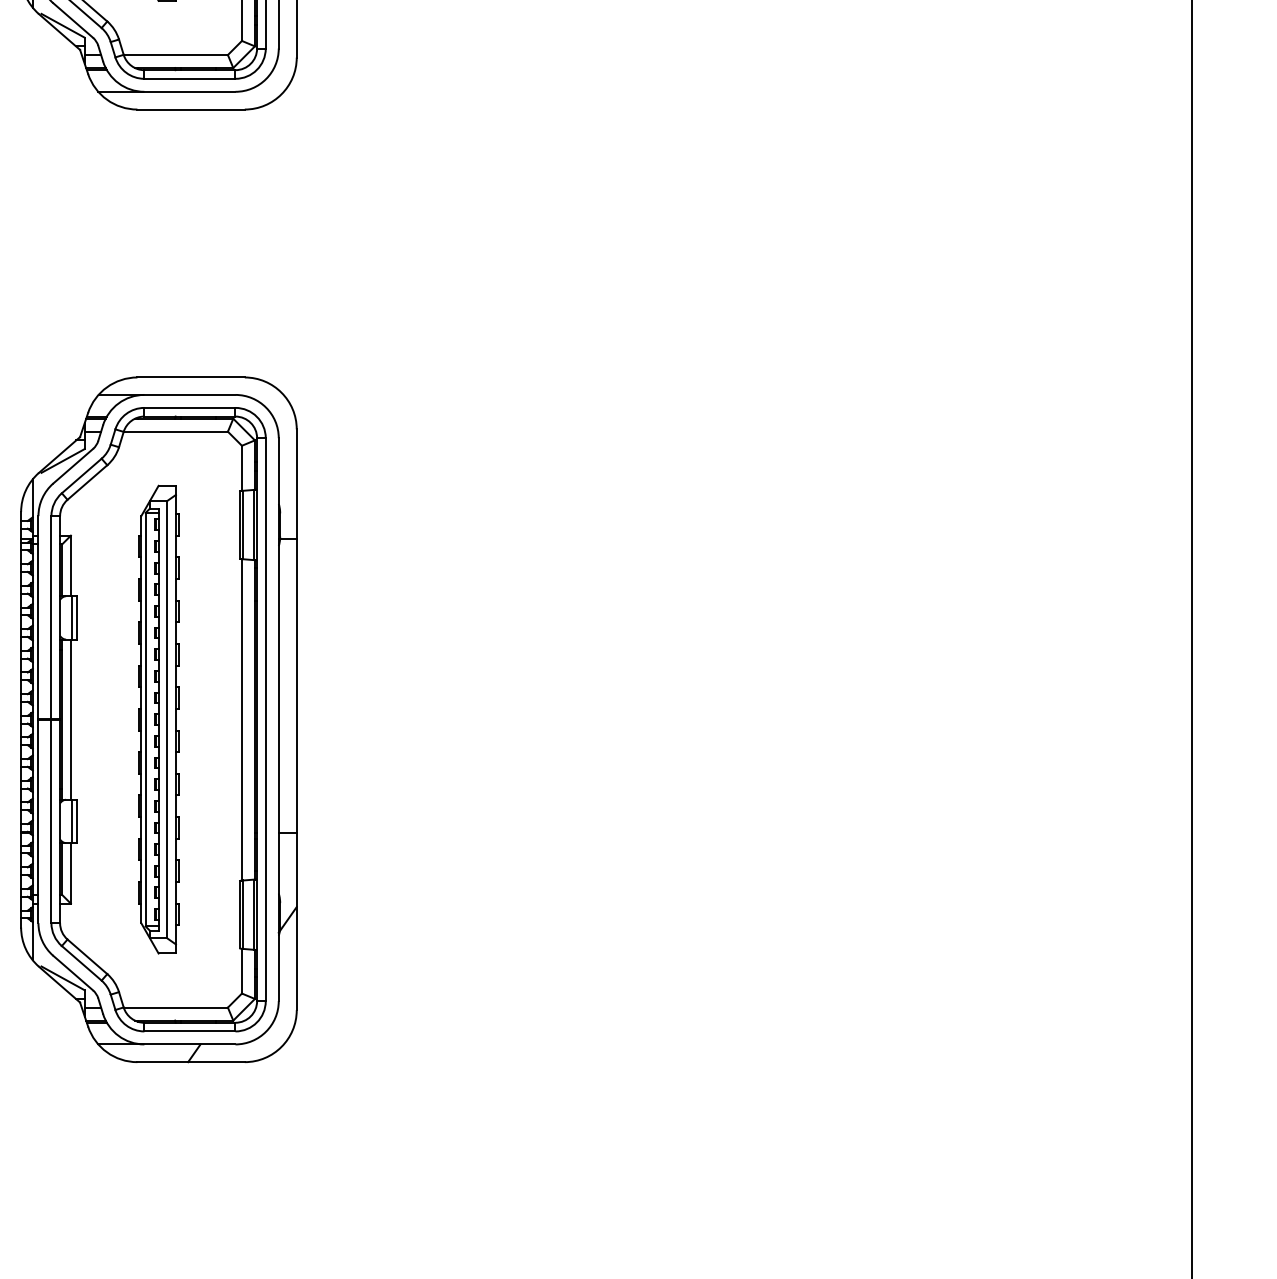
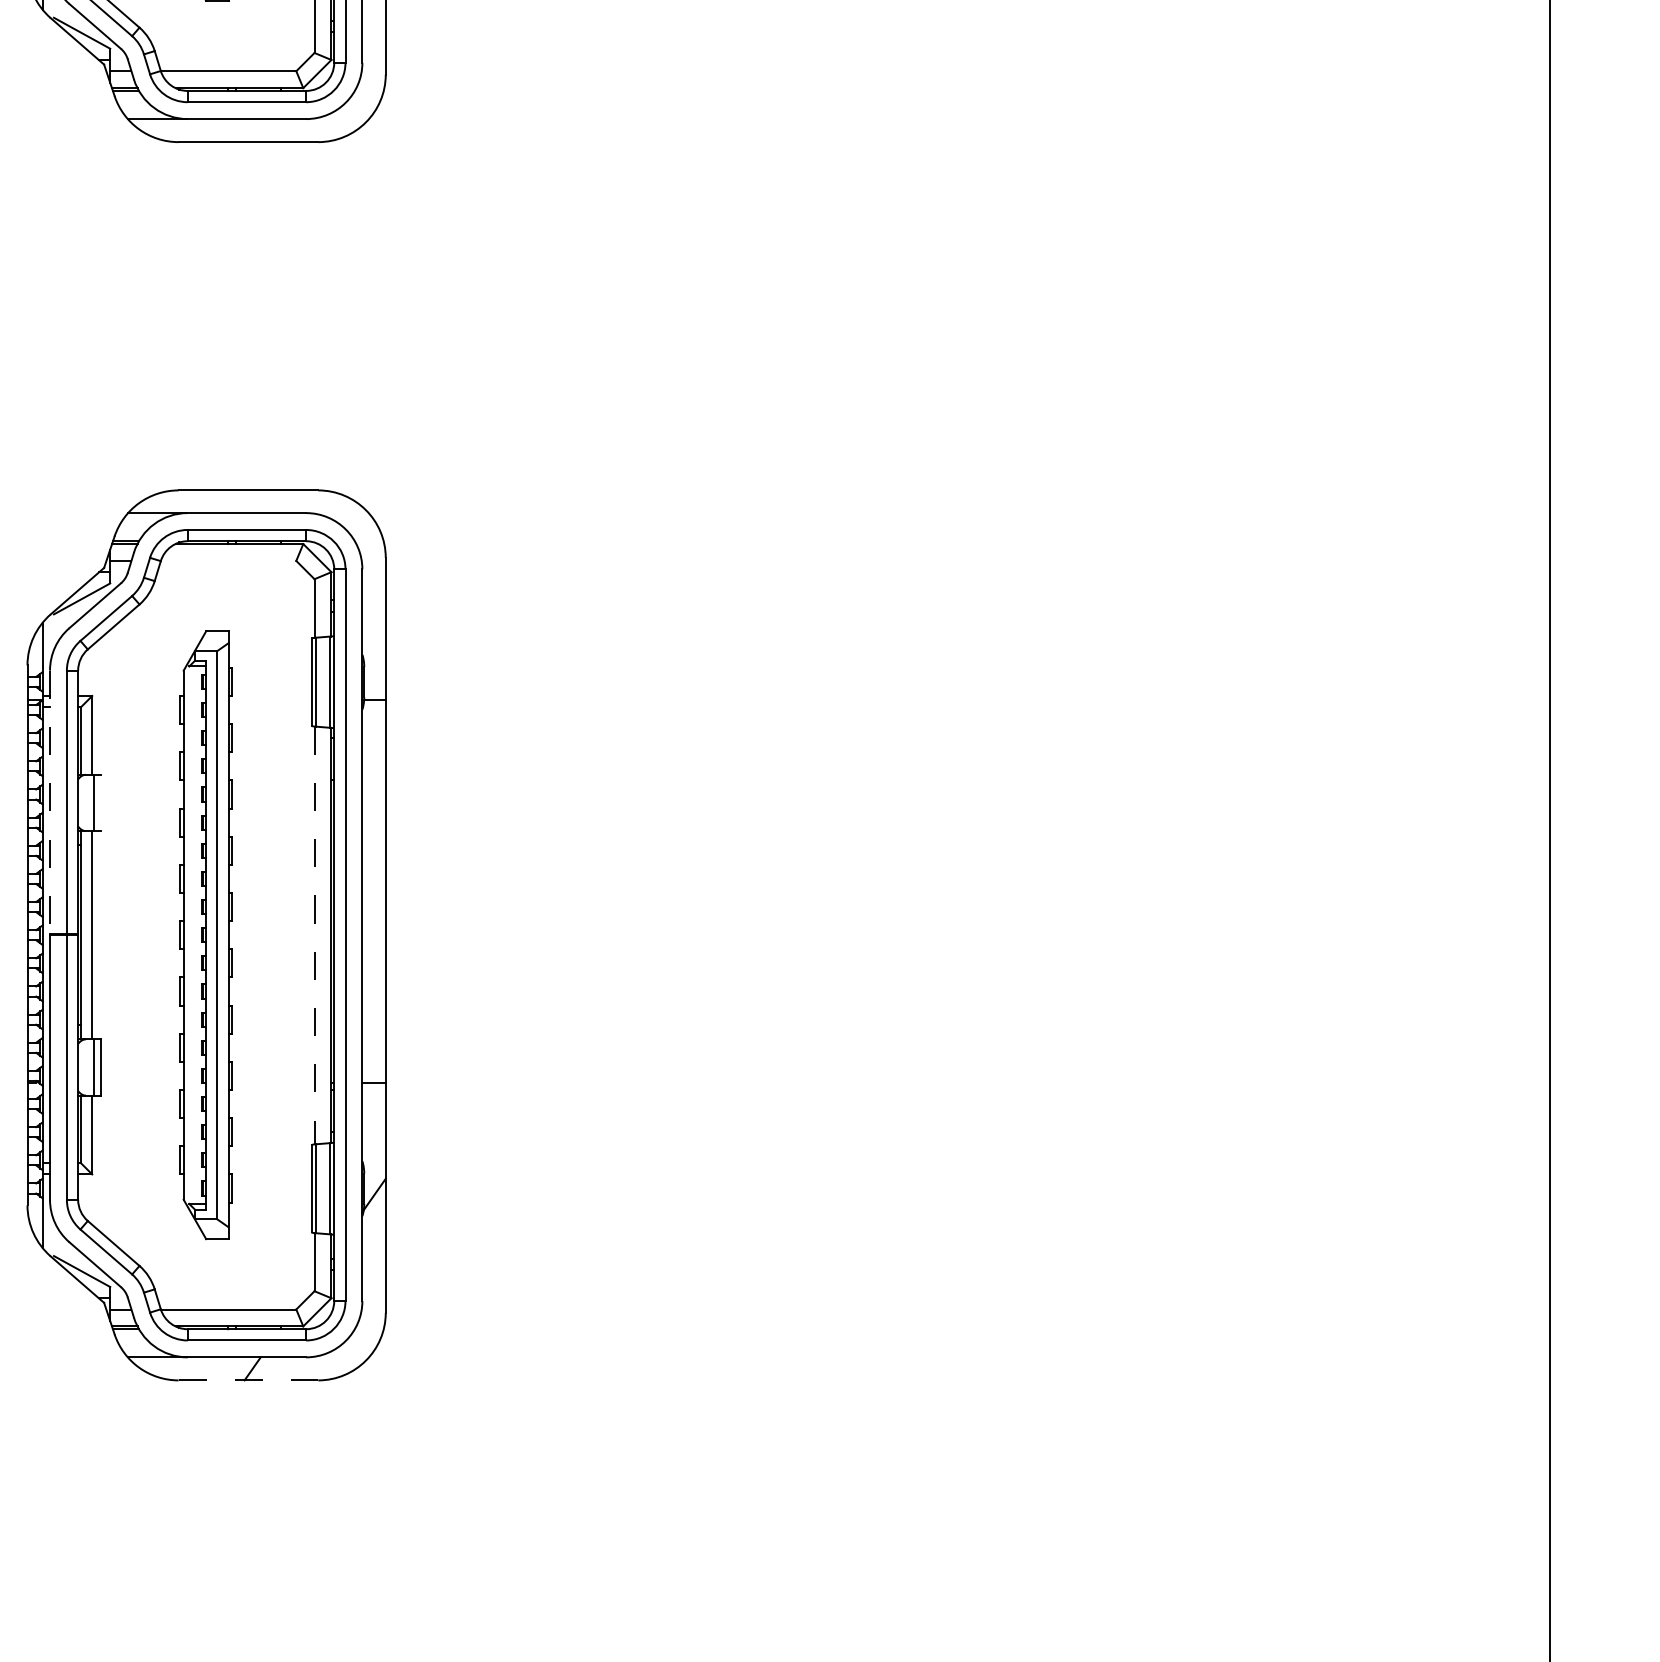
line: (175, 431) -> (228, 560), removed
line: (77, 617) -> (100, 802), removed
line: (38, 618) -> (50, 803), solid -> dashed
line: (145, 719) -> (189, 934), removed
line: (241, 719) -> (314, 935), solid -> dashed
line: (191, 1062) -> (248, 1380), solid -> dashed

